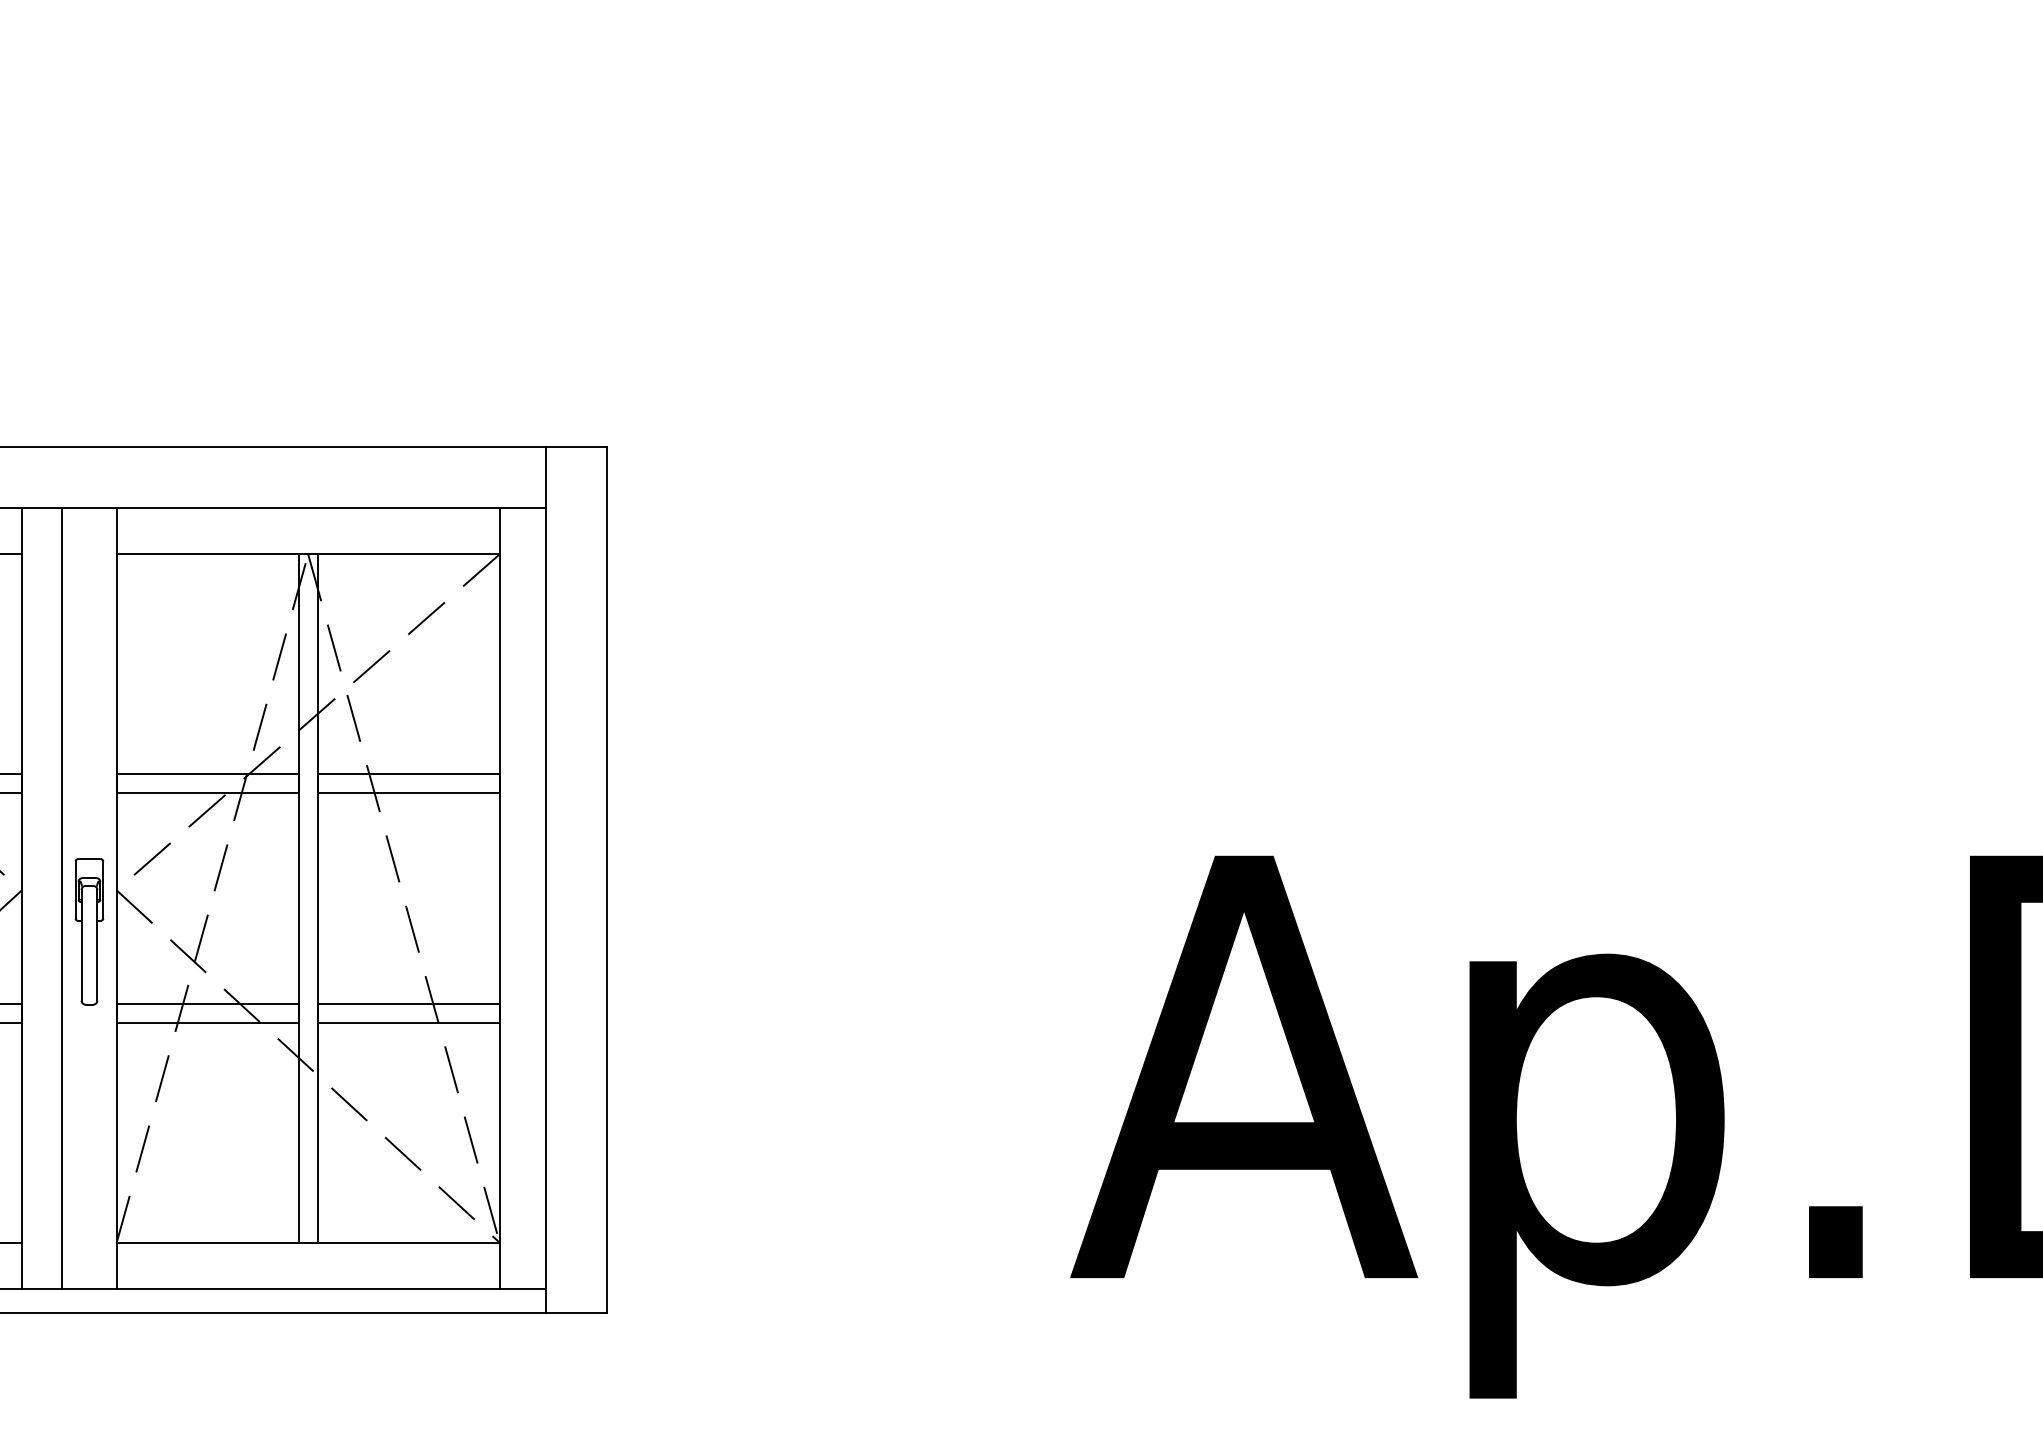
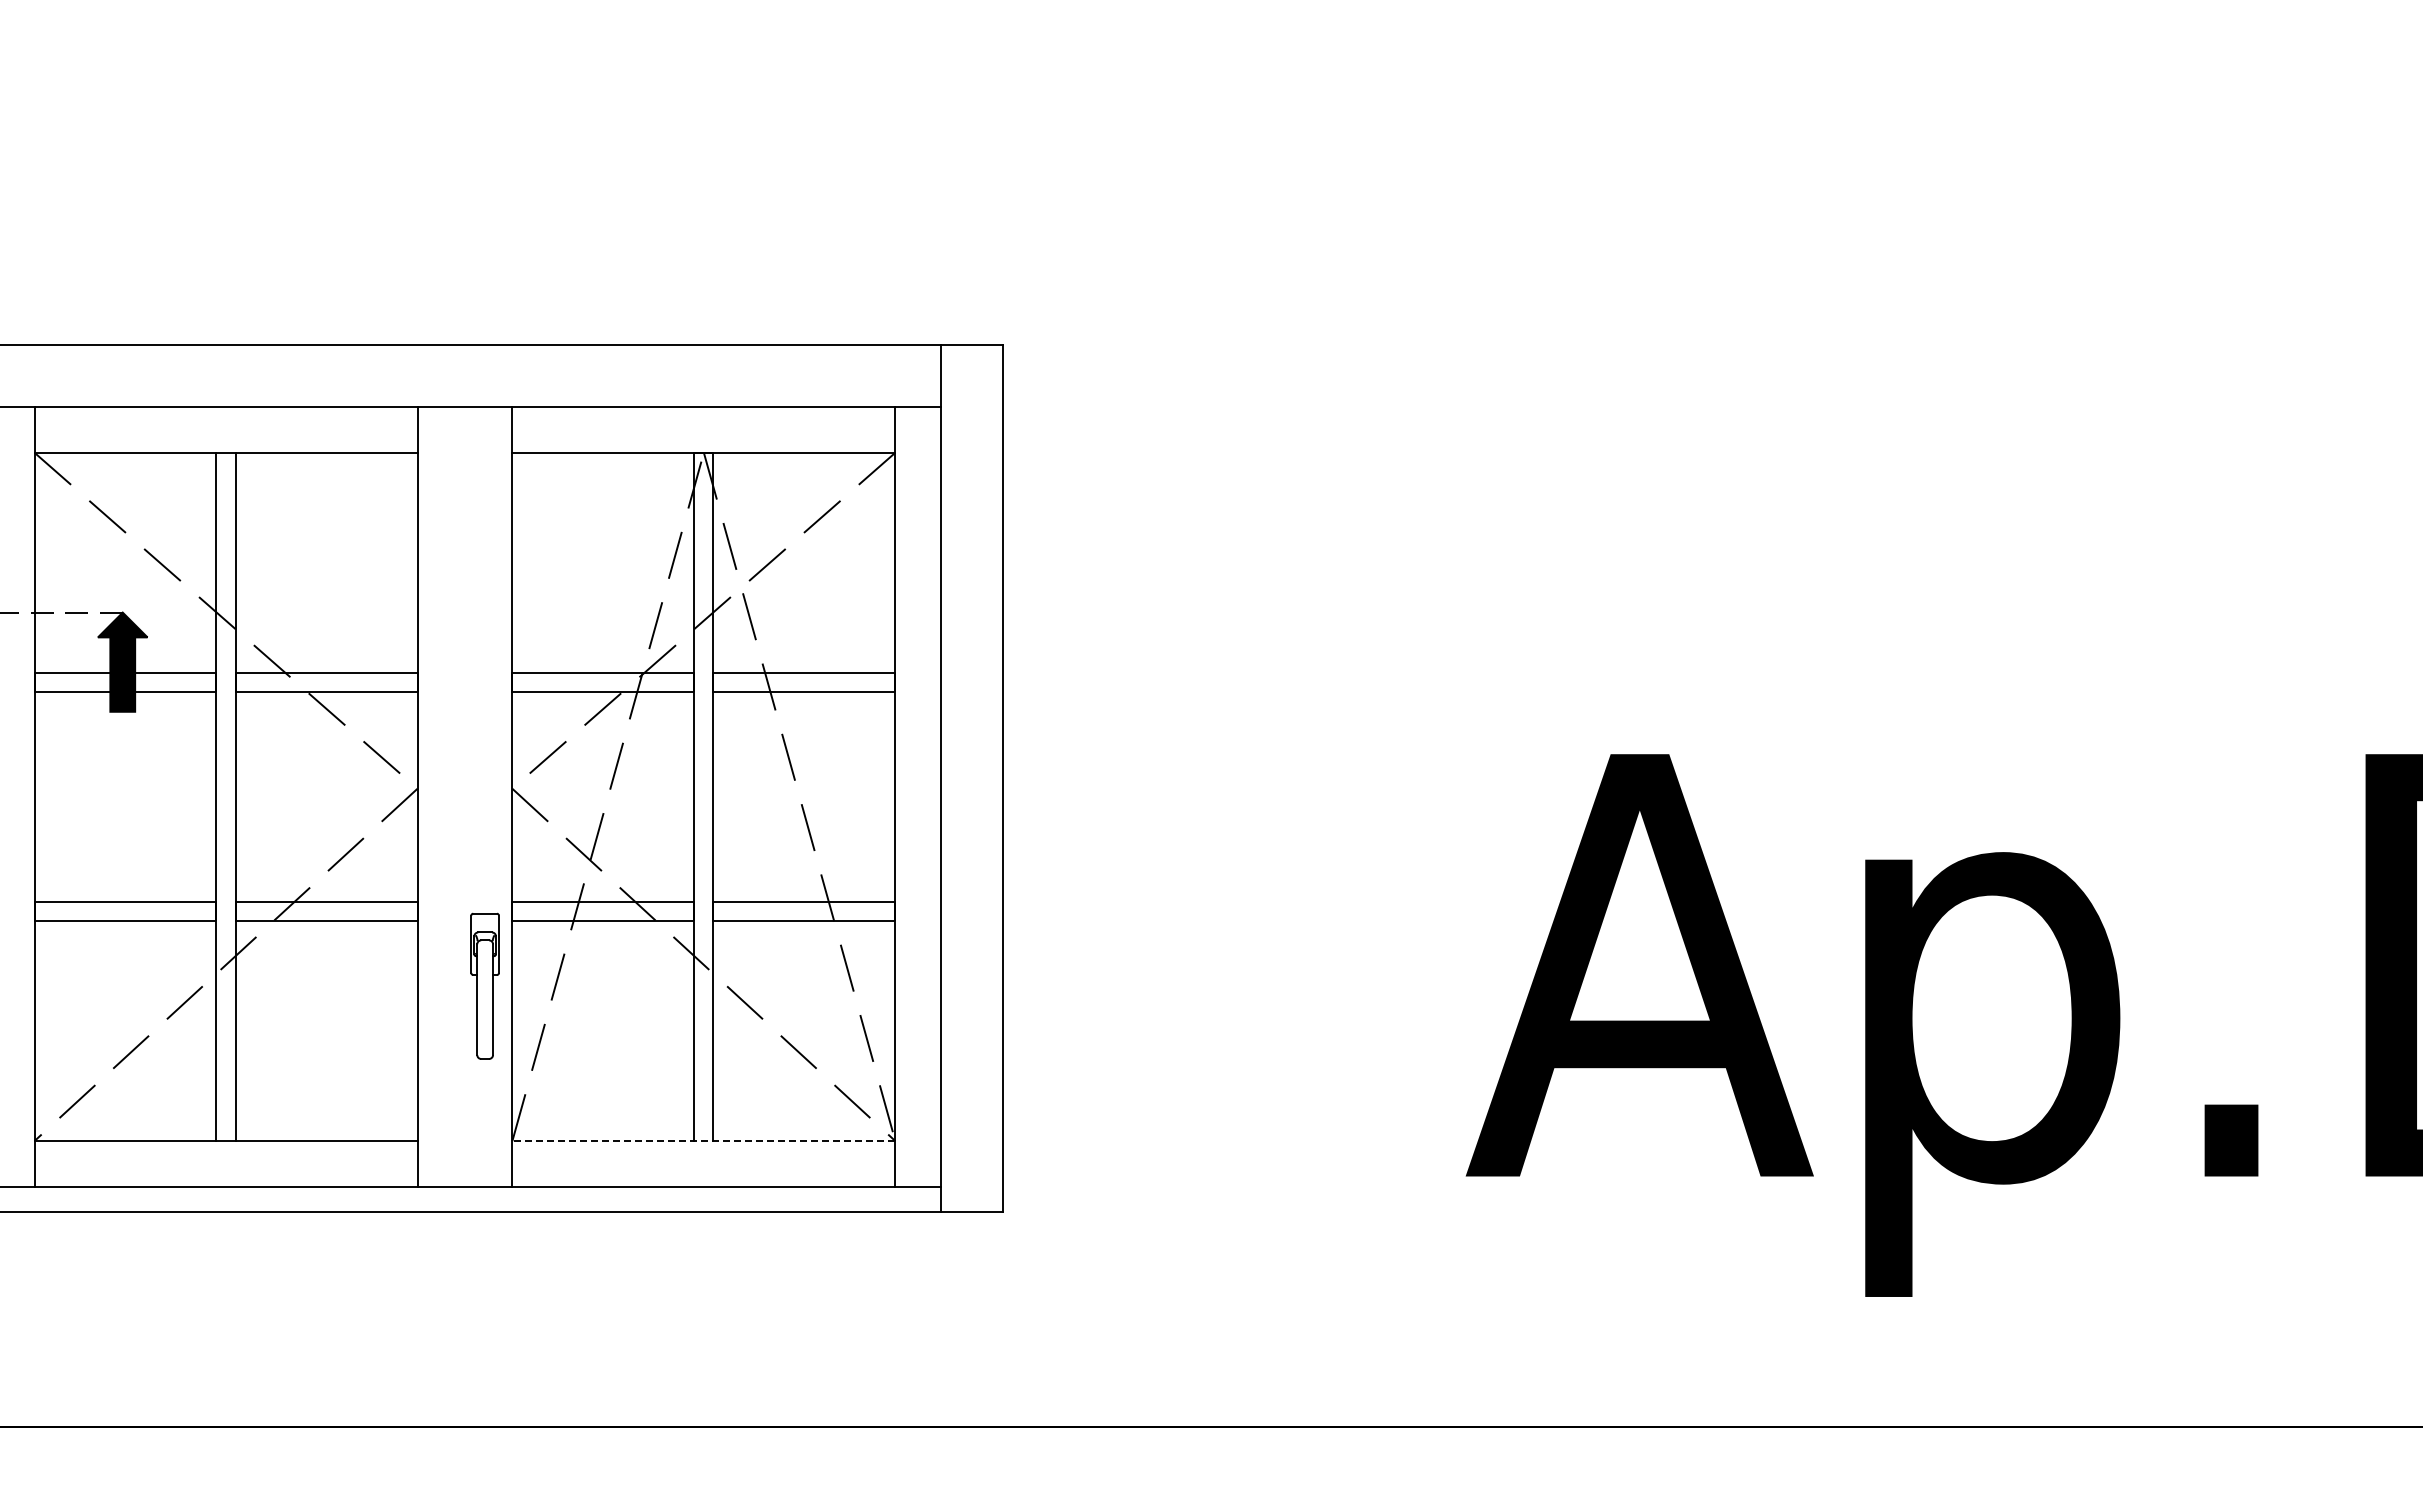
line: (61, 898) -> (457, 796), removed
part: (88, 931) -> (484, 985), moved
line: (307, 1243) -> (703, 1141), solid -> dashed

